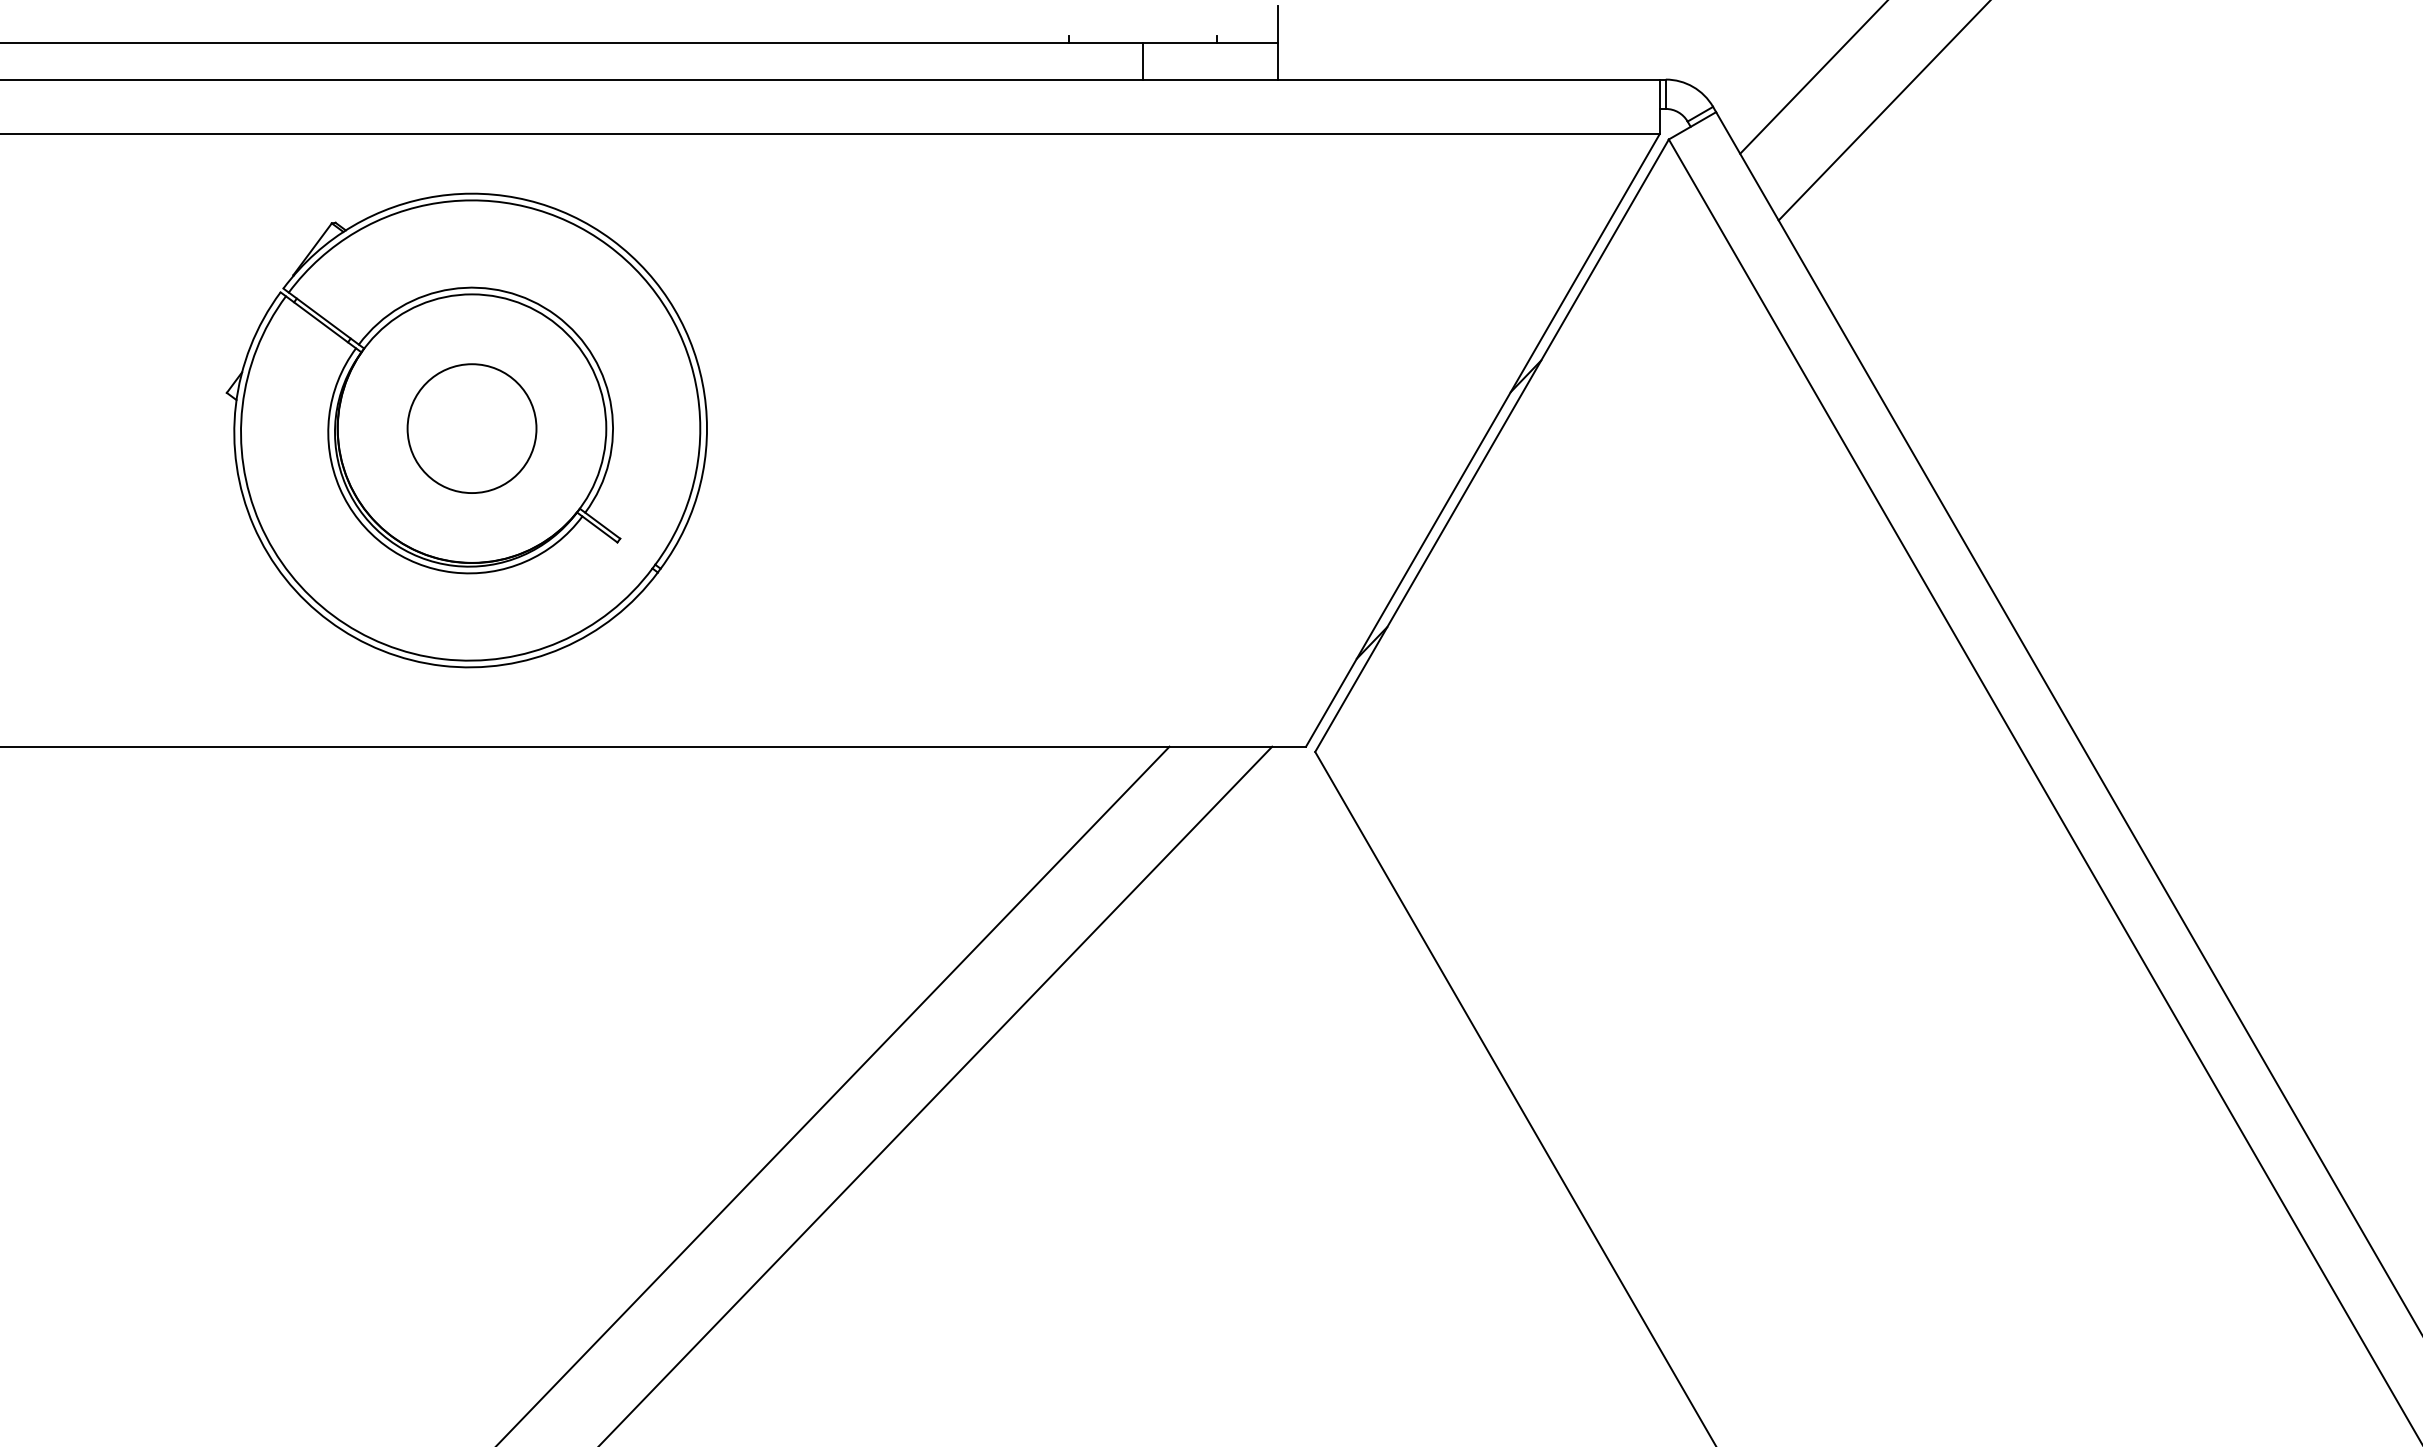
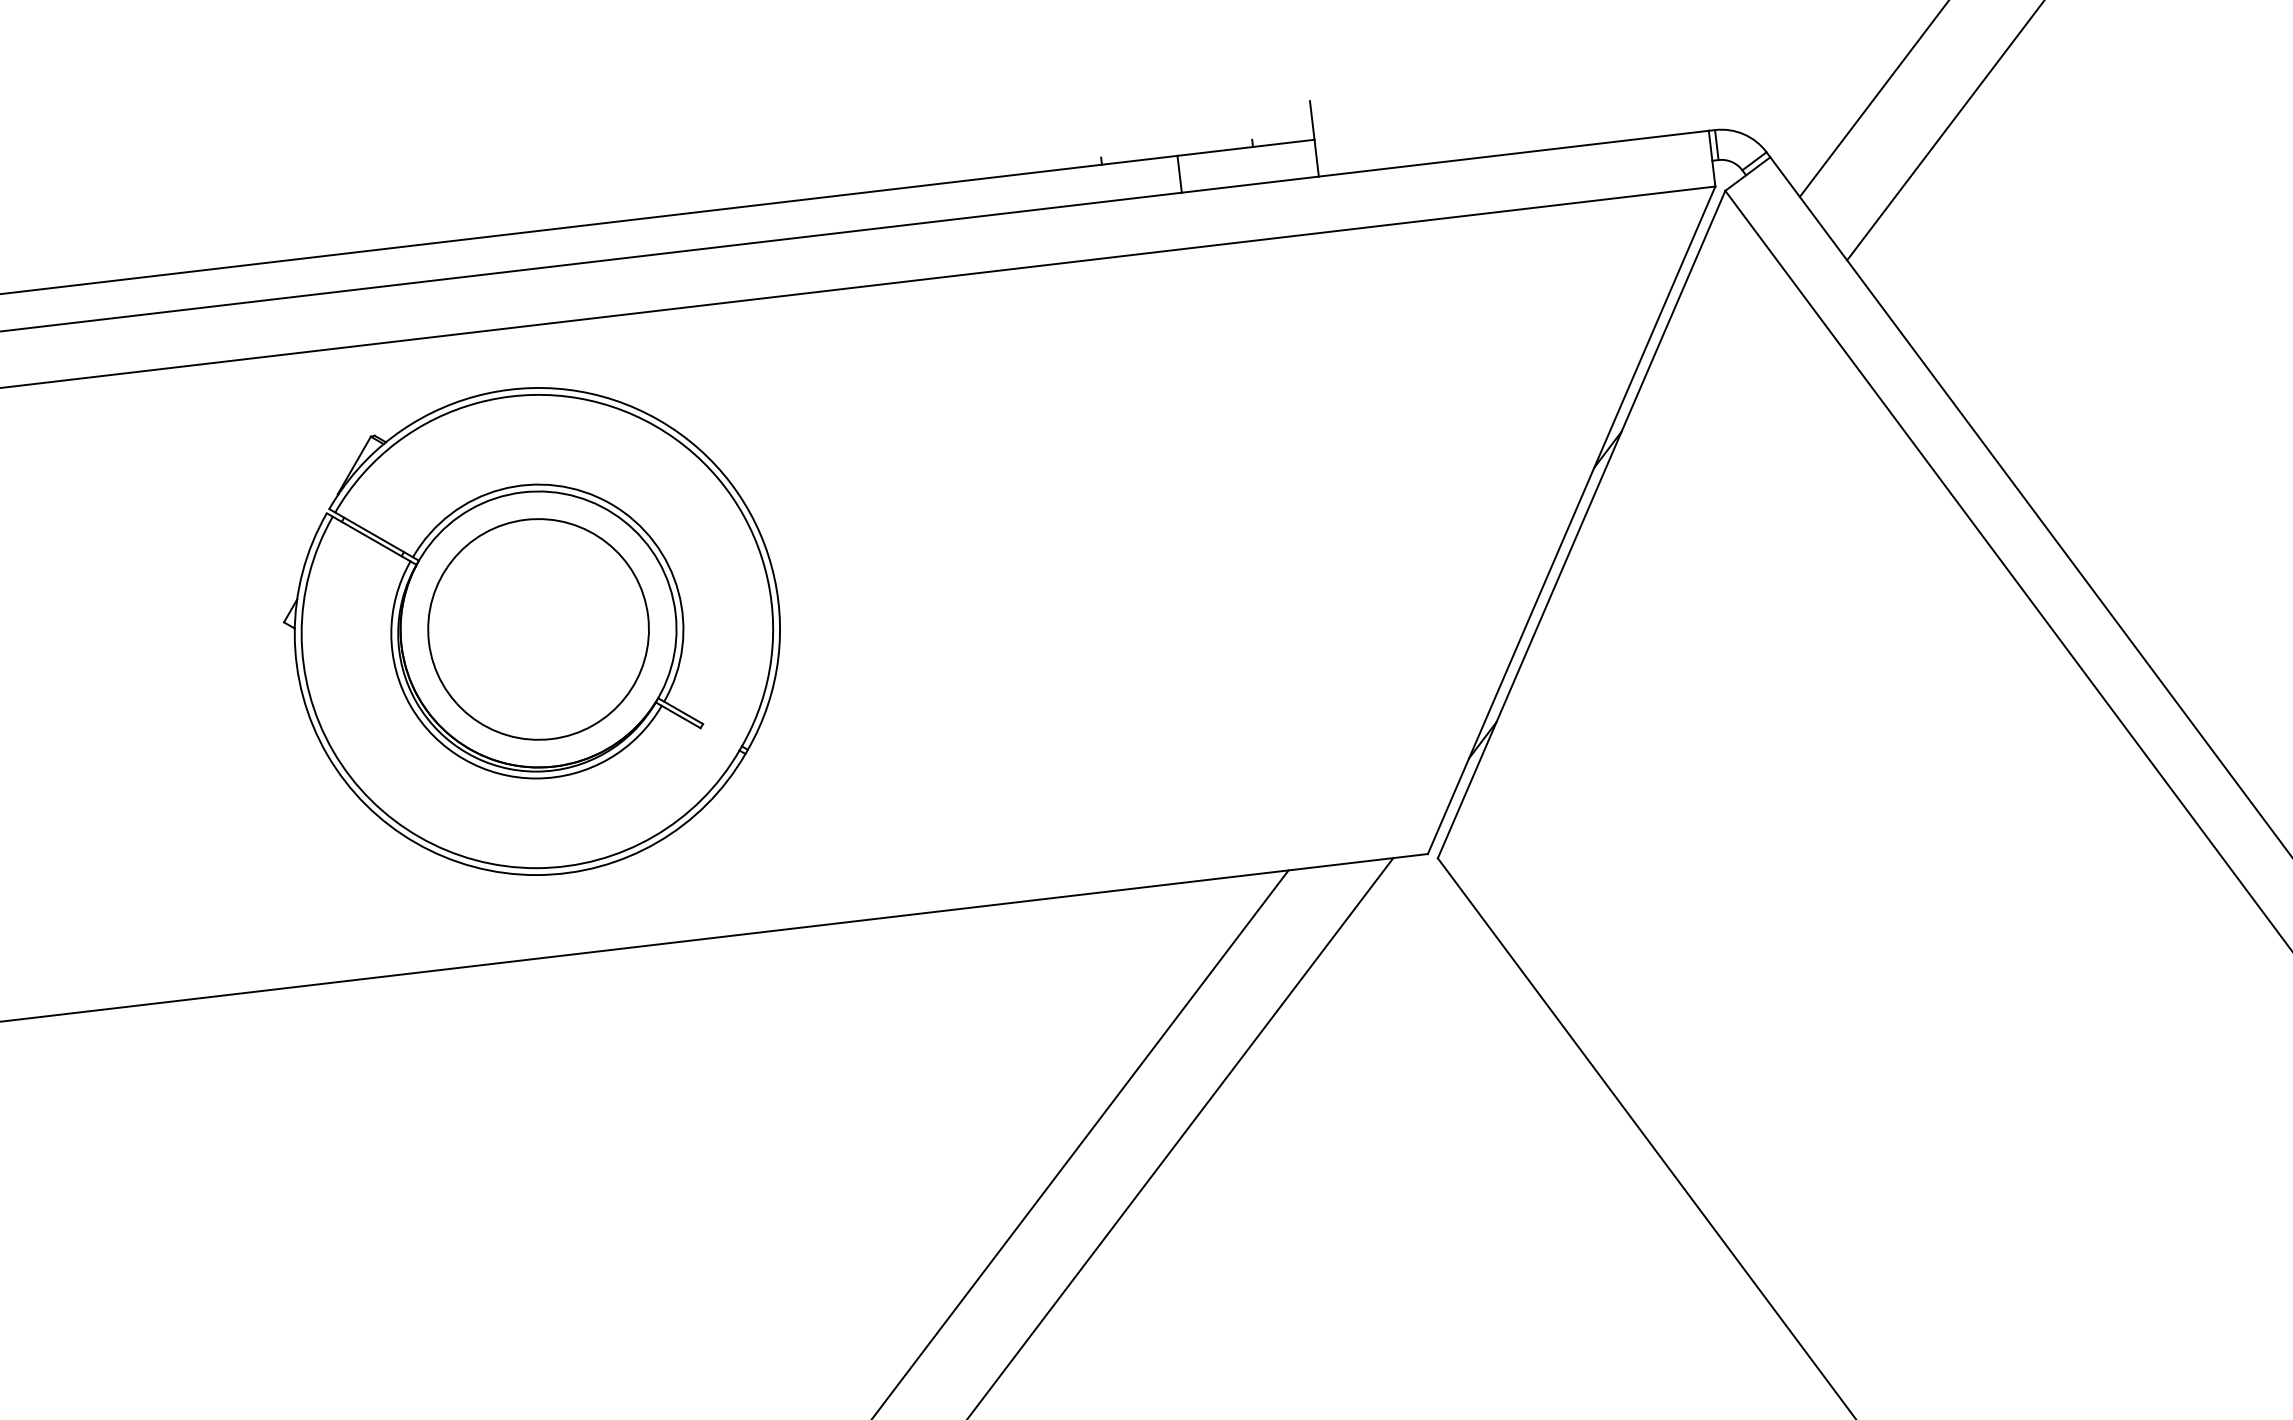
circle: (471, 428) -> (537, 629), size x1.67

